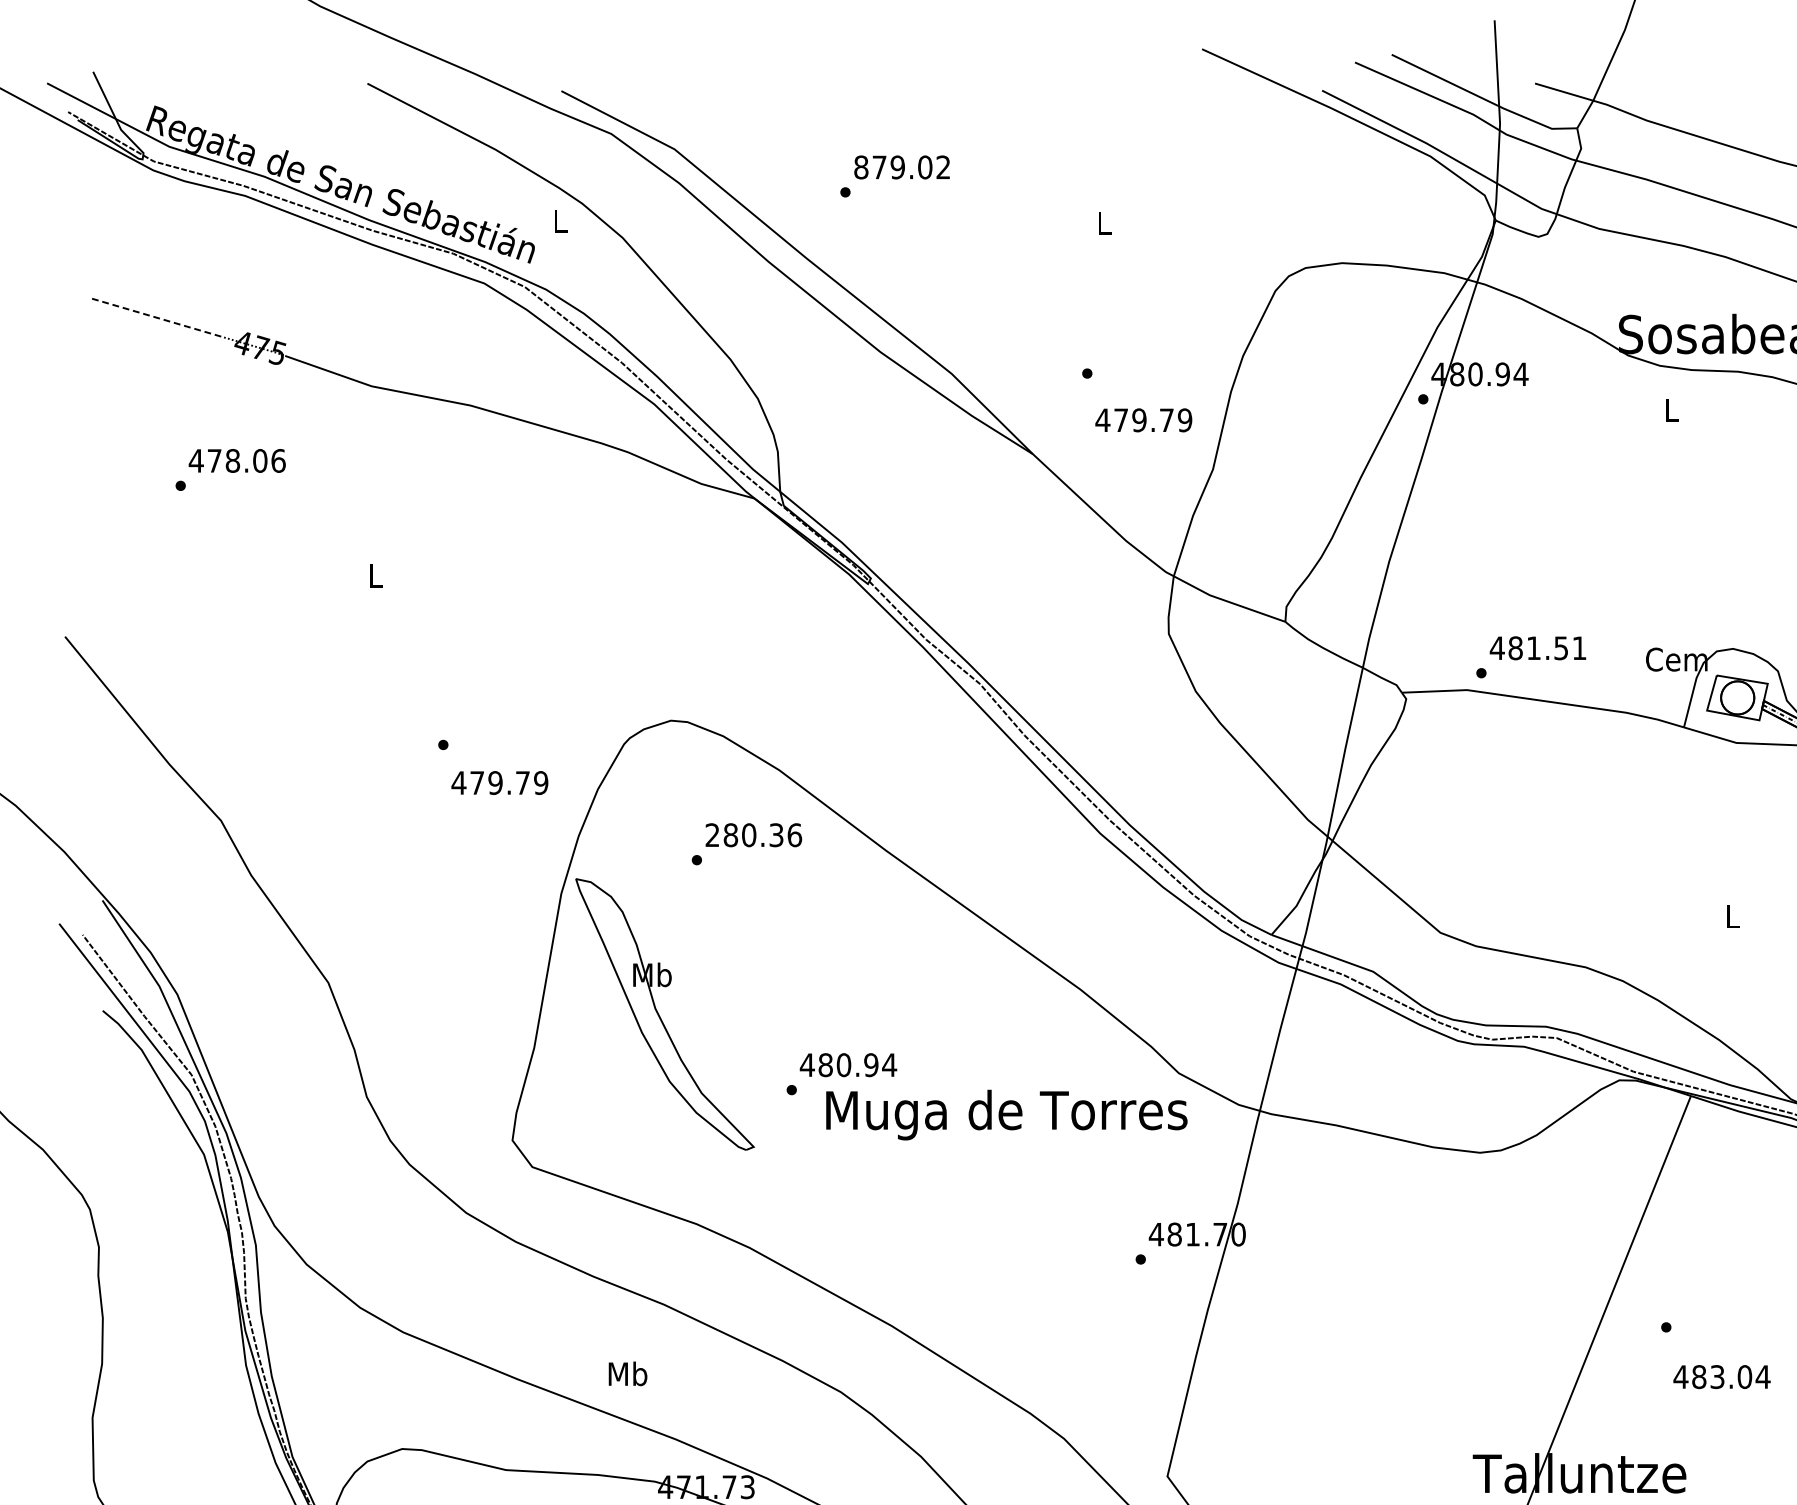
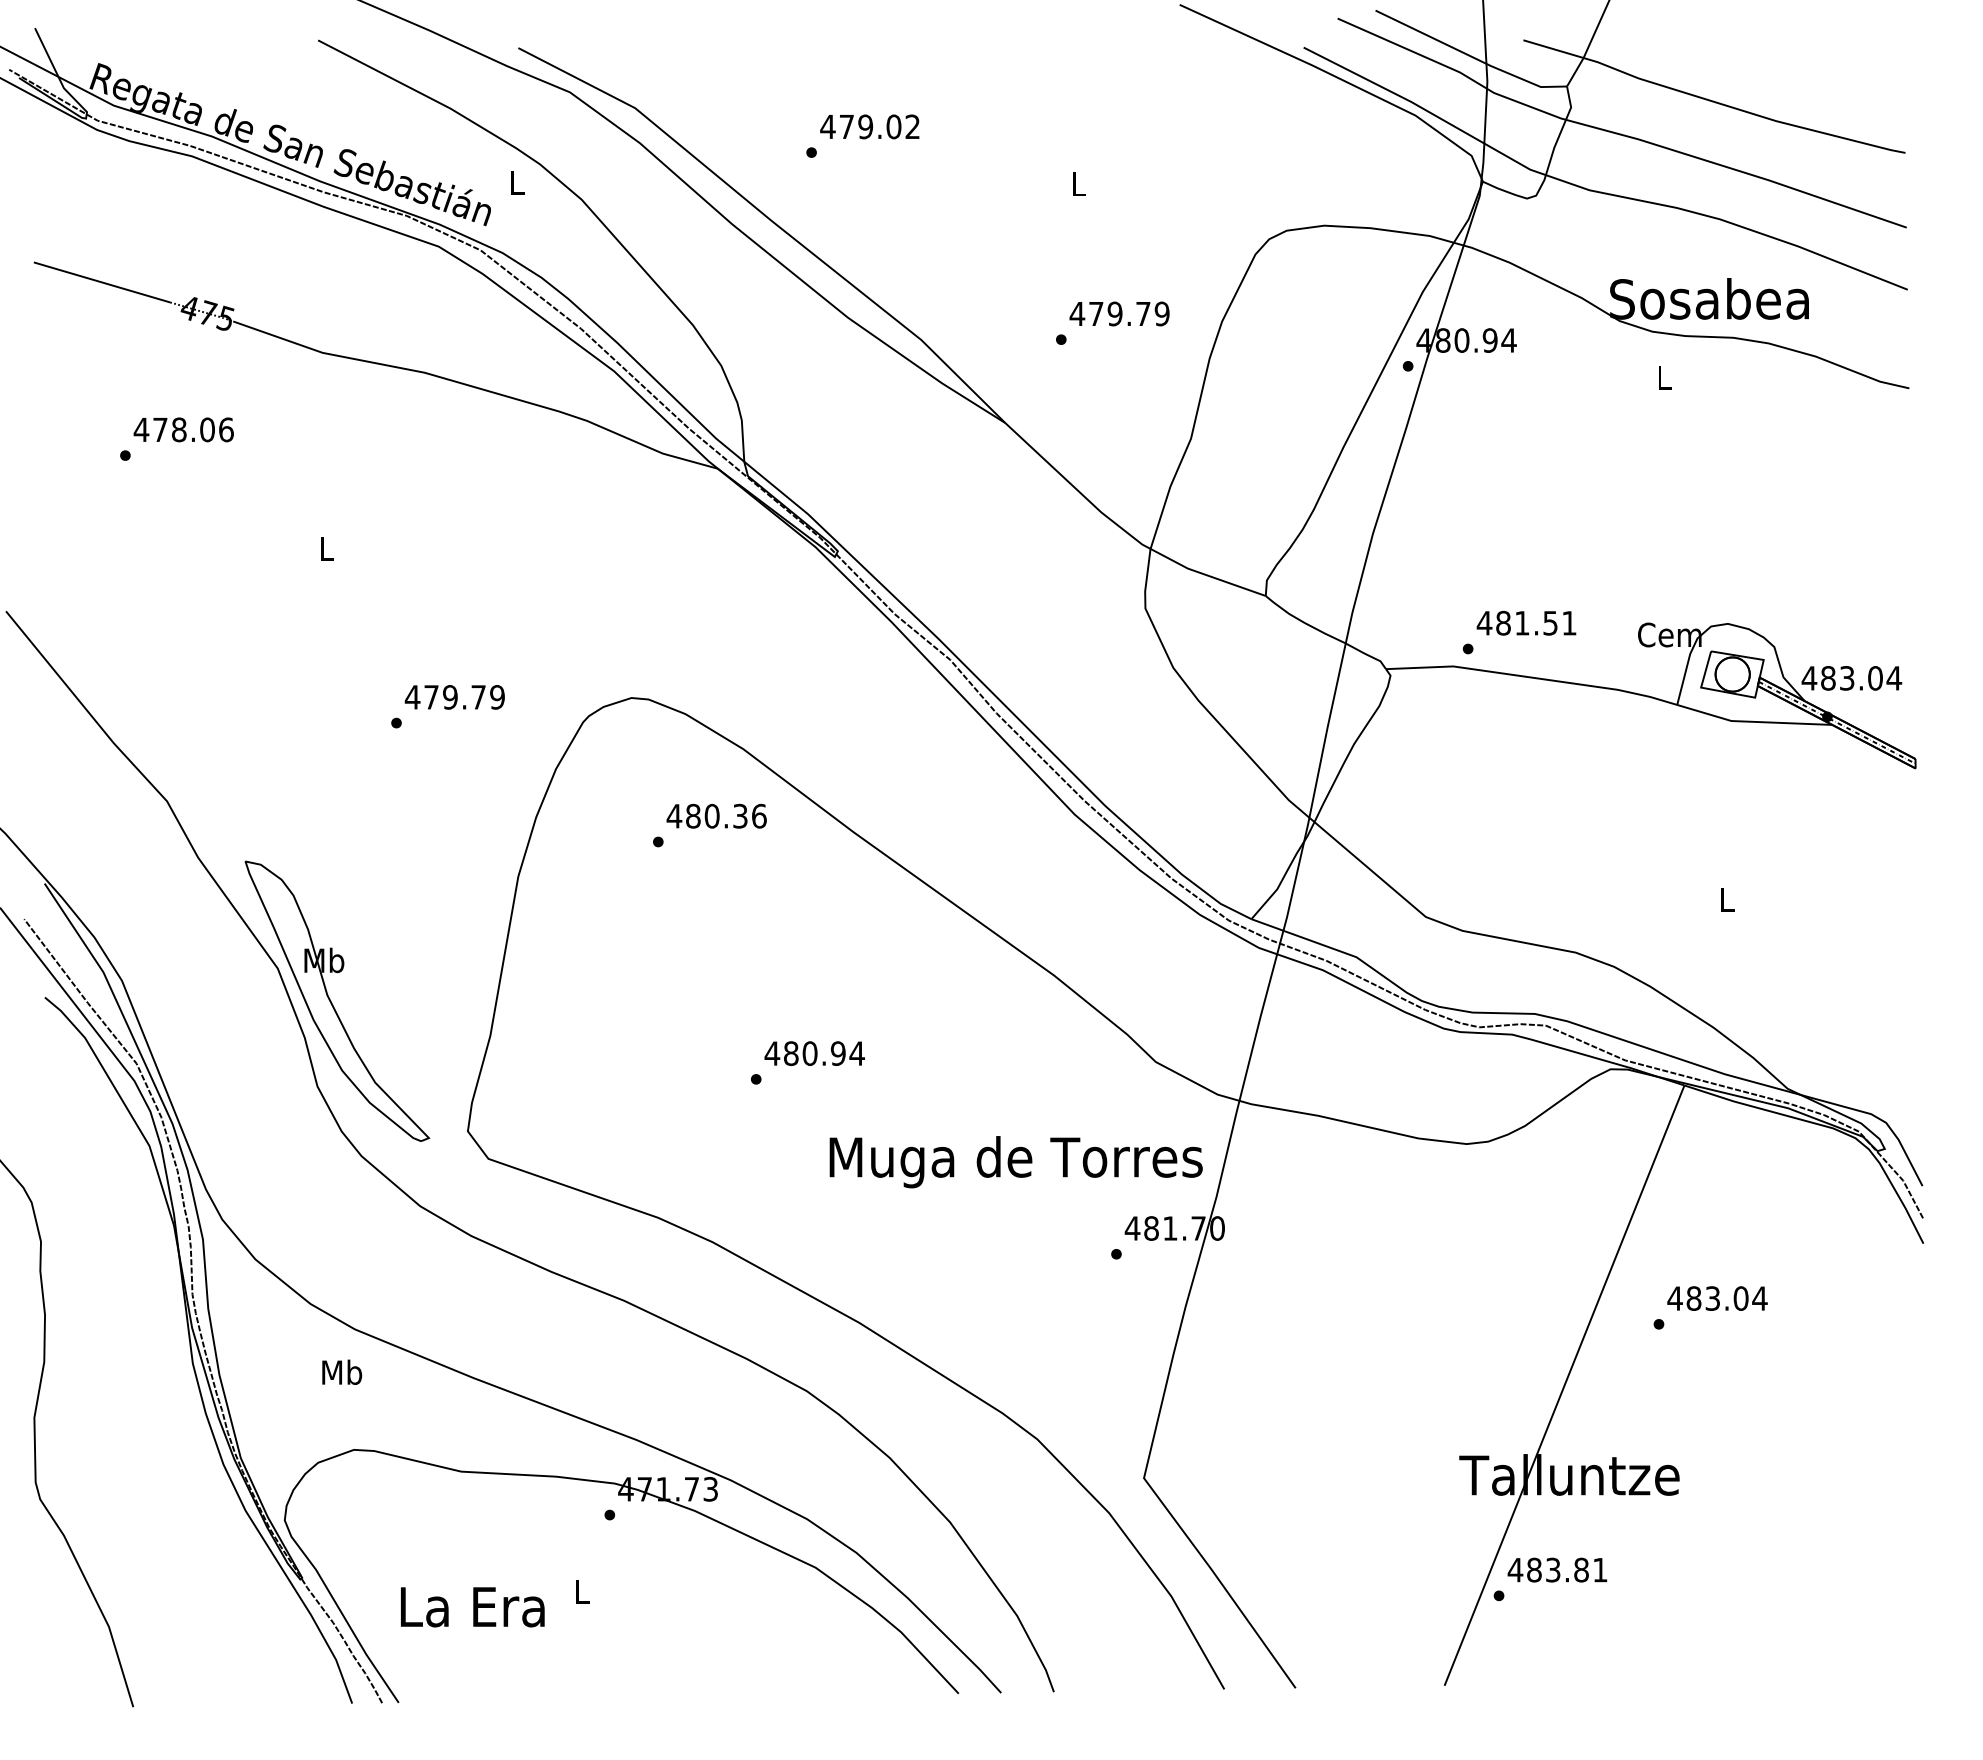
text: (860, 167) -> (827, 126), 879.02 -> 479.02
line: (158, 318) -> (102, 282), dashed -> solid
text: (1143, 419) -> (1119, 313), moved
text: (499, 783) -> (454, 697), moved
text: (712, 834) -> (674, 815), 280.36 -> 480.36
part: (665, 1013) -> (337, 1000), moved
text: (1006, 1115) -> (1015, 1162), moved
text: (628, 1373) -> (342, 1371), moved
text: (1722, 1376) -> (1717, 1298), moved

